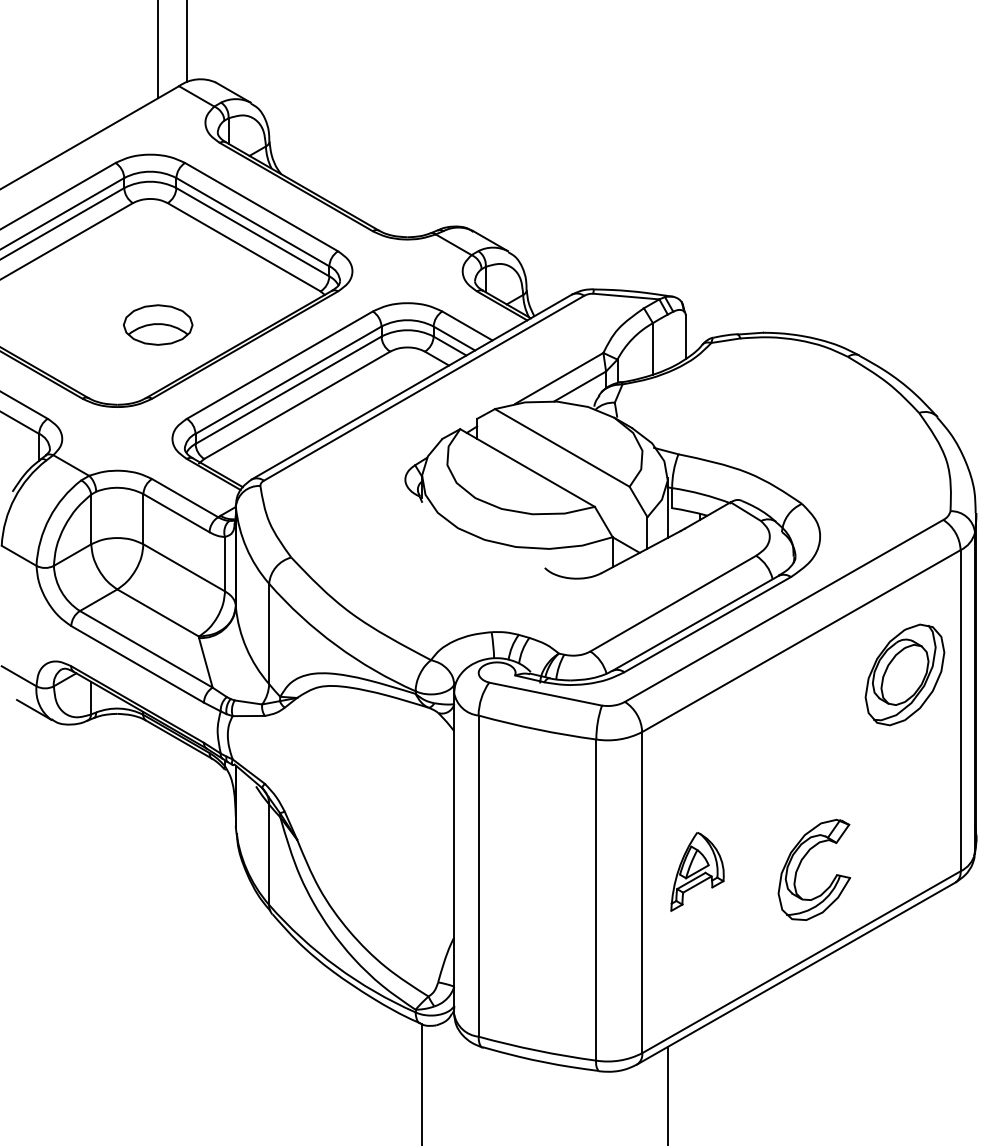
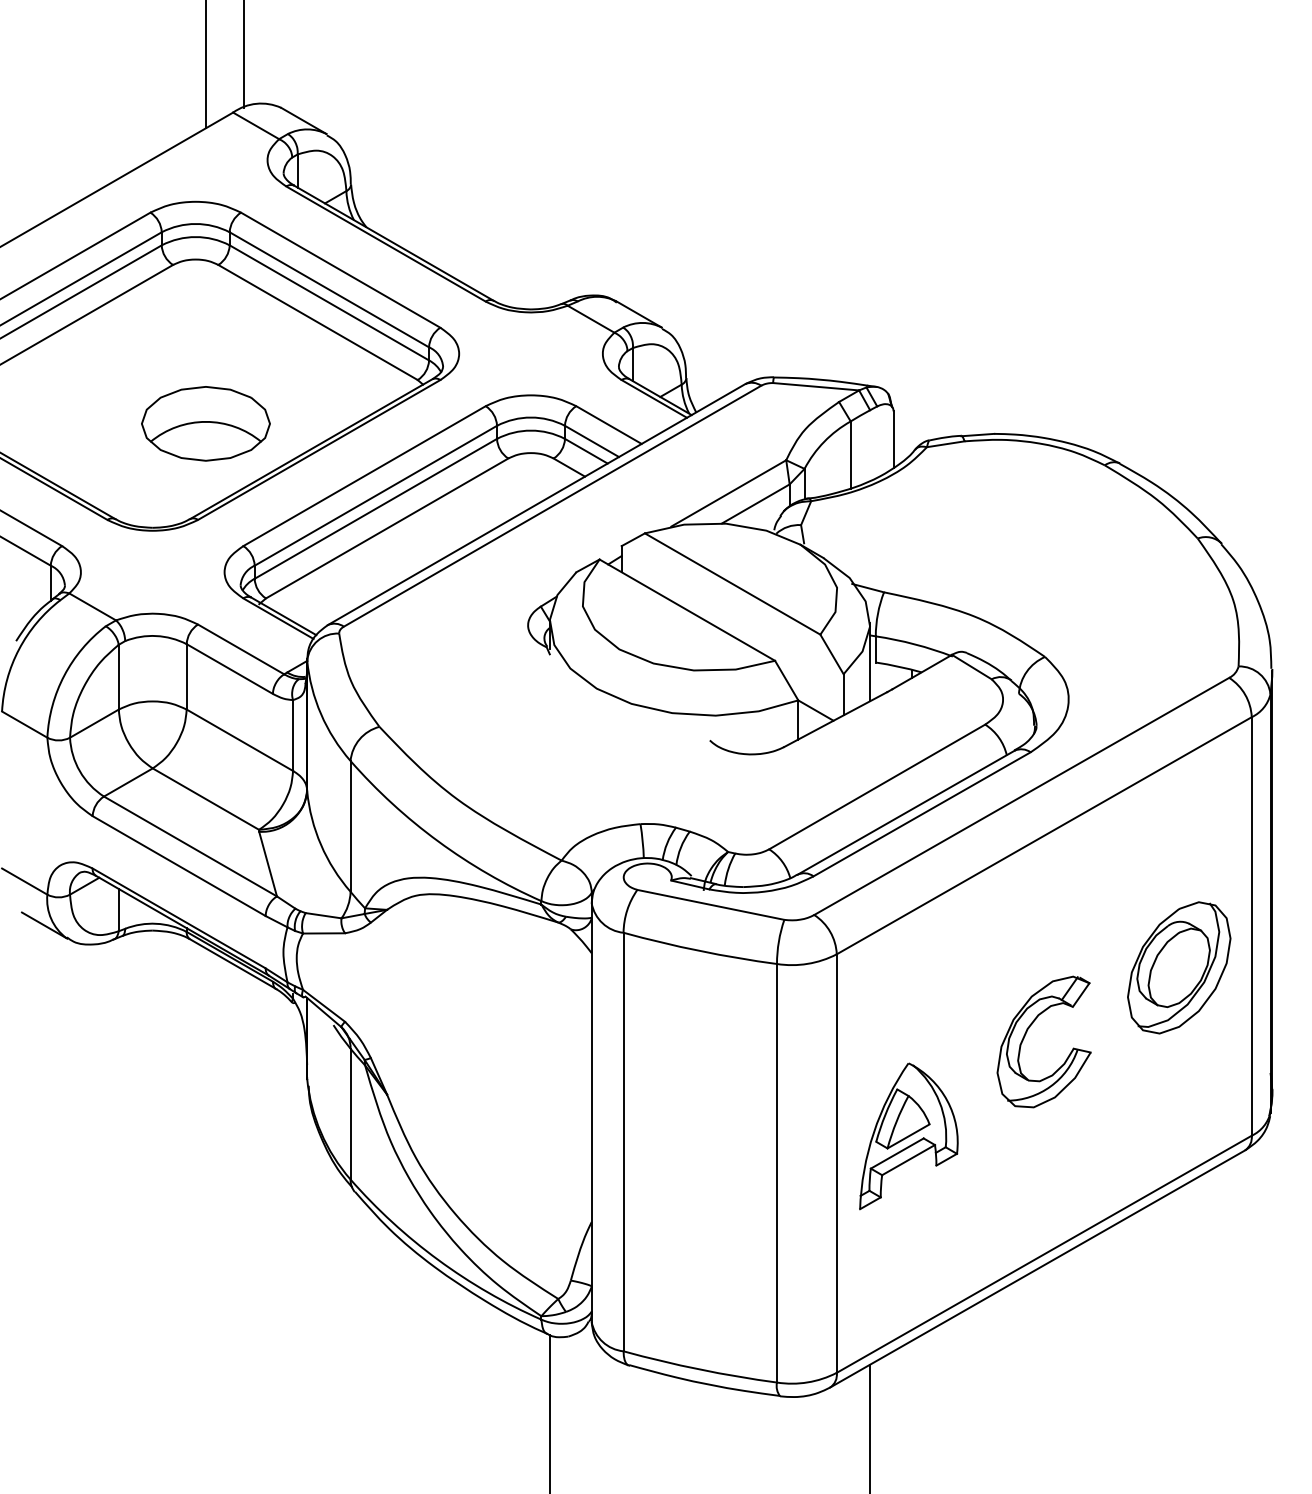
part: (157, 324) -> (205, 423), size x1.43
part: (905, 674) -> (1179, 967), moved
part: (801, 862) -> (1027, 1032), moved
part: (697, 871) -> (908, 1136), size x1.43

